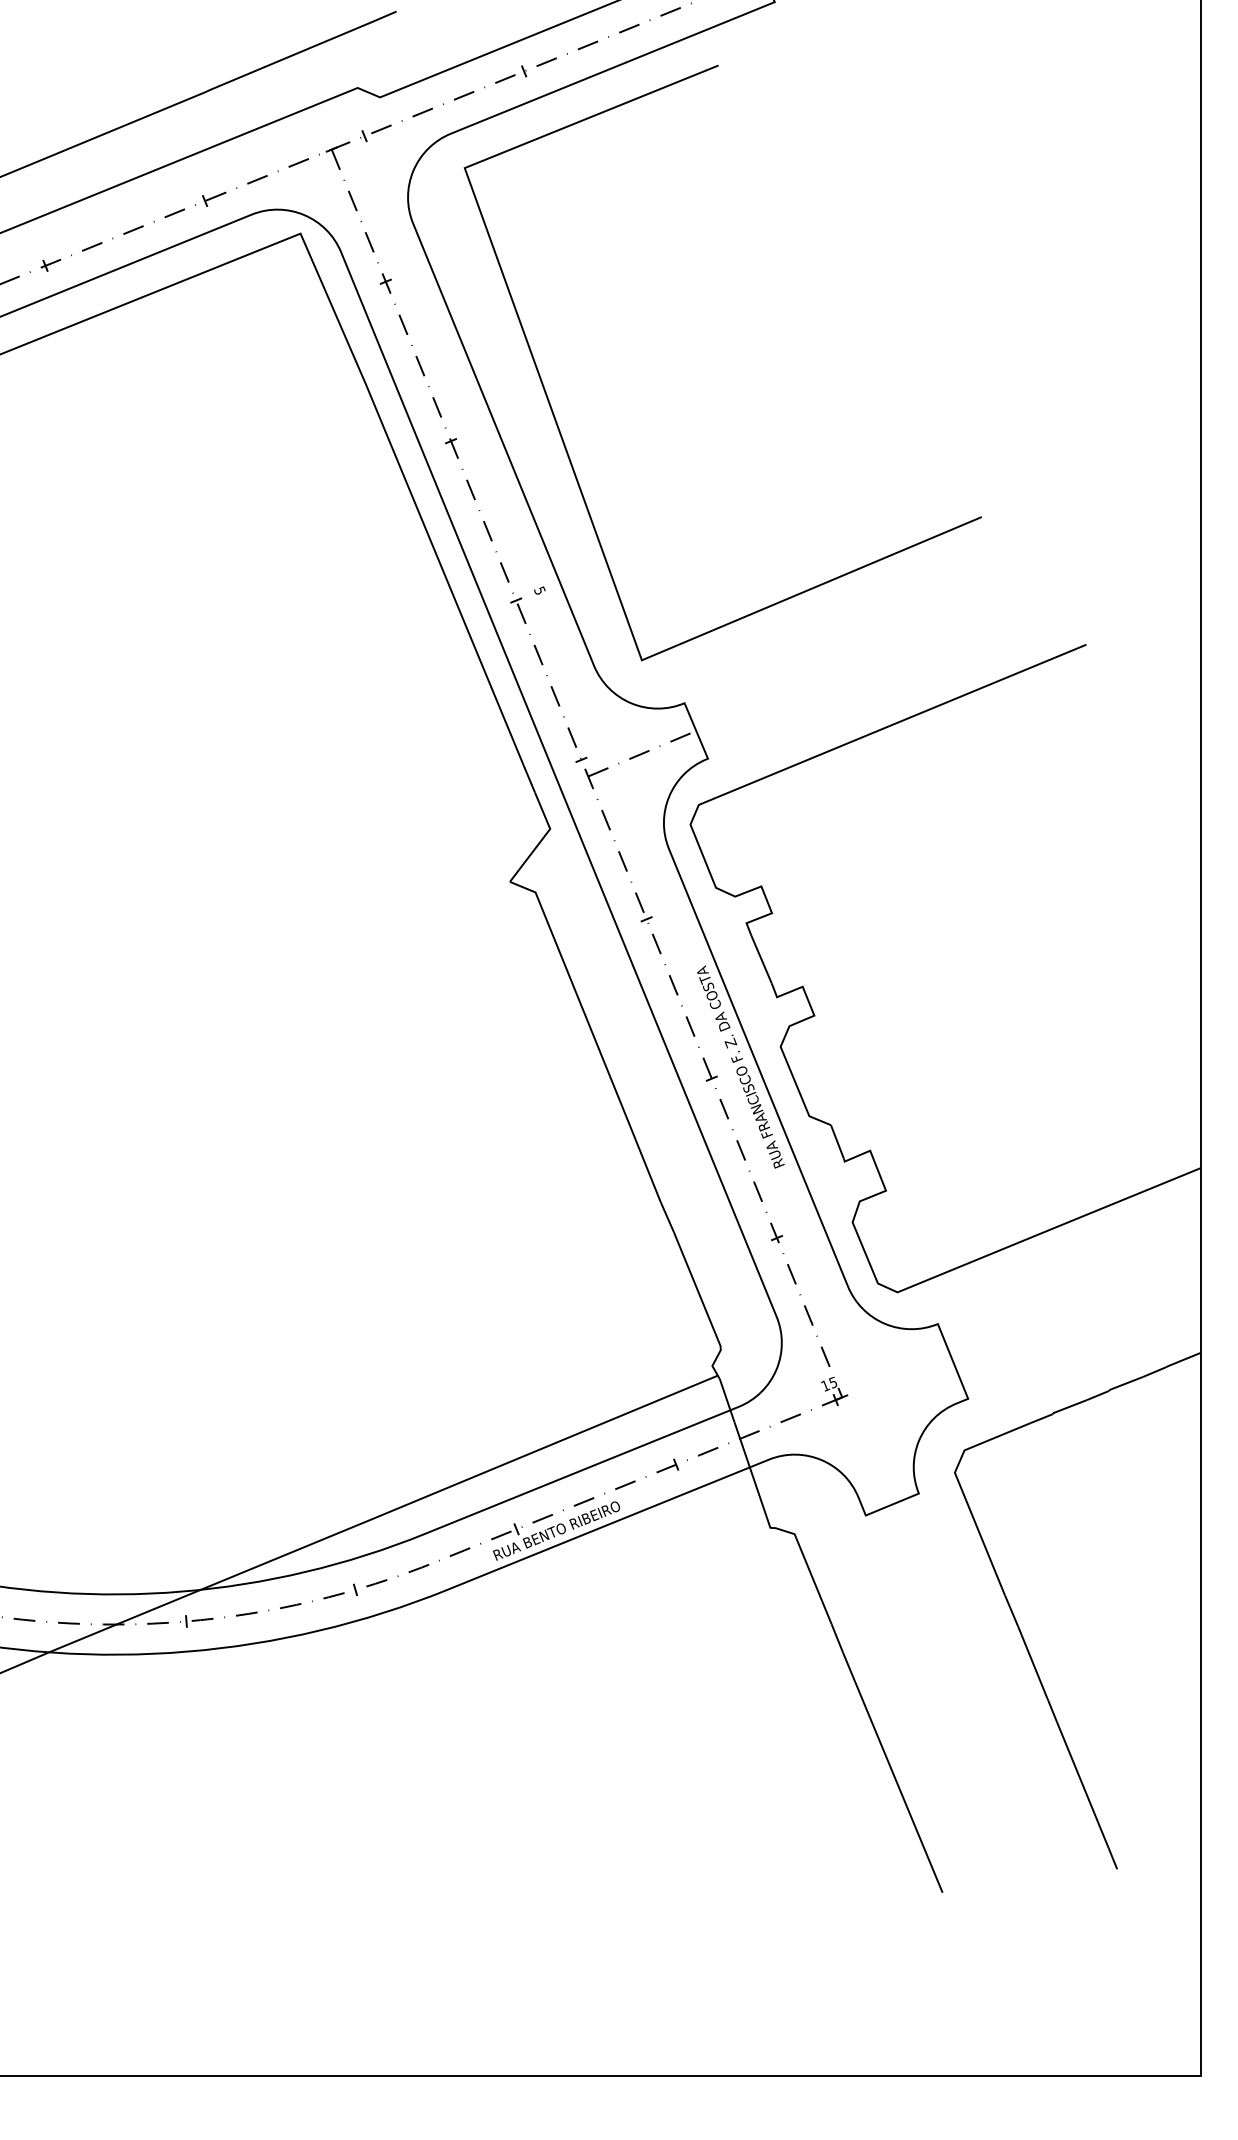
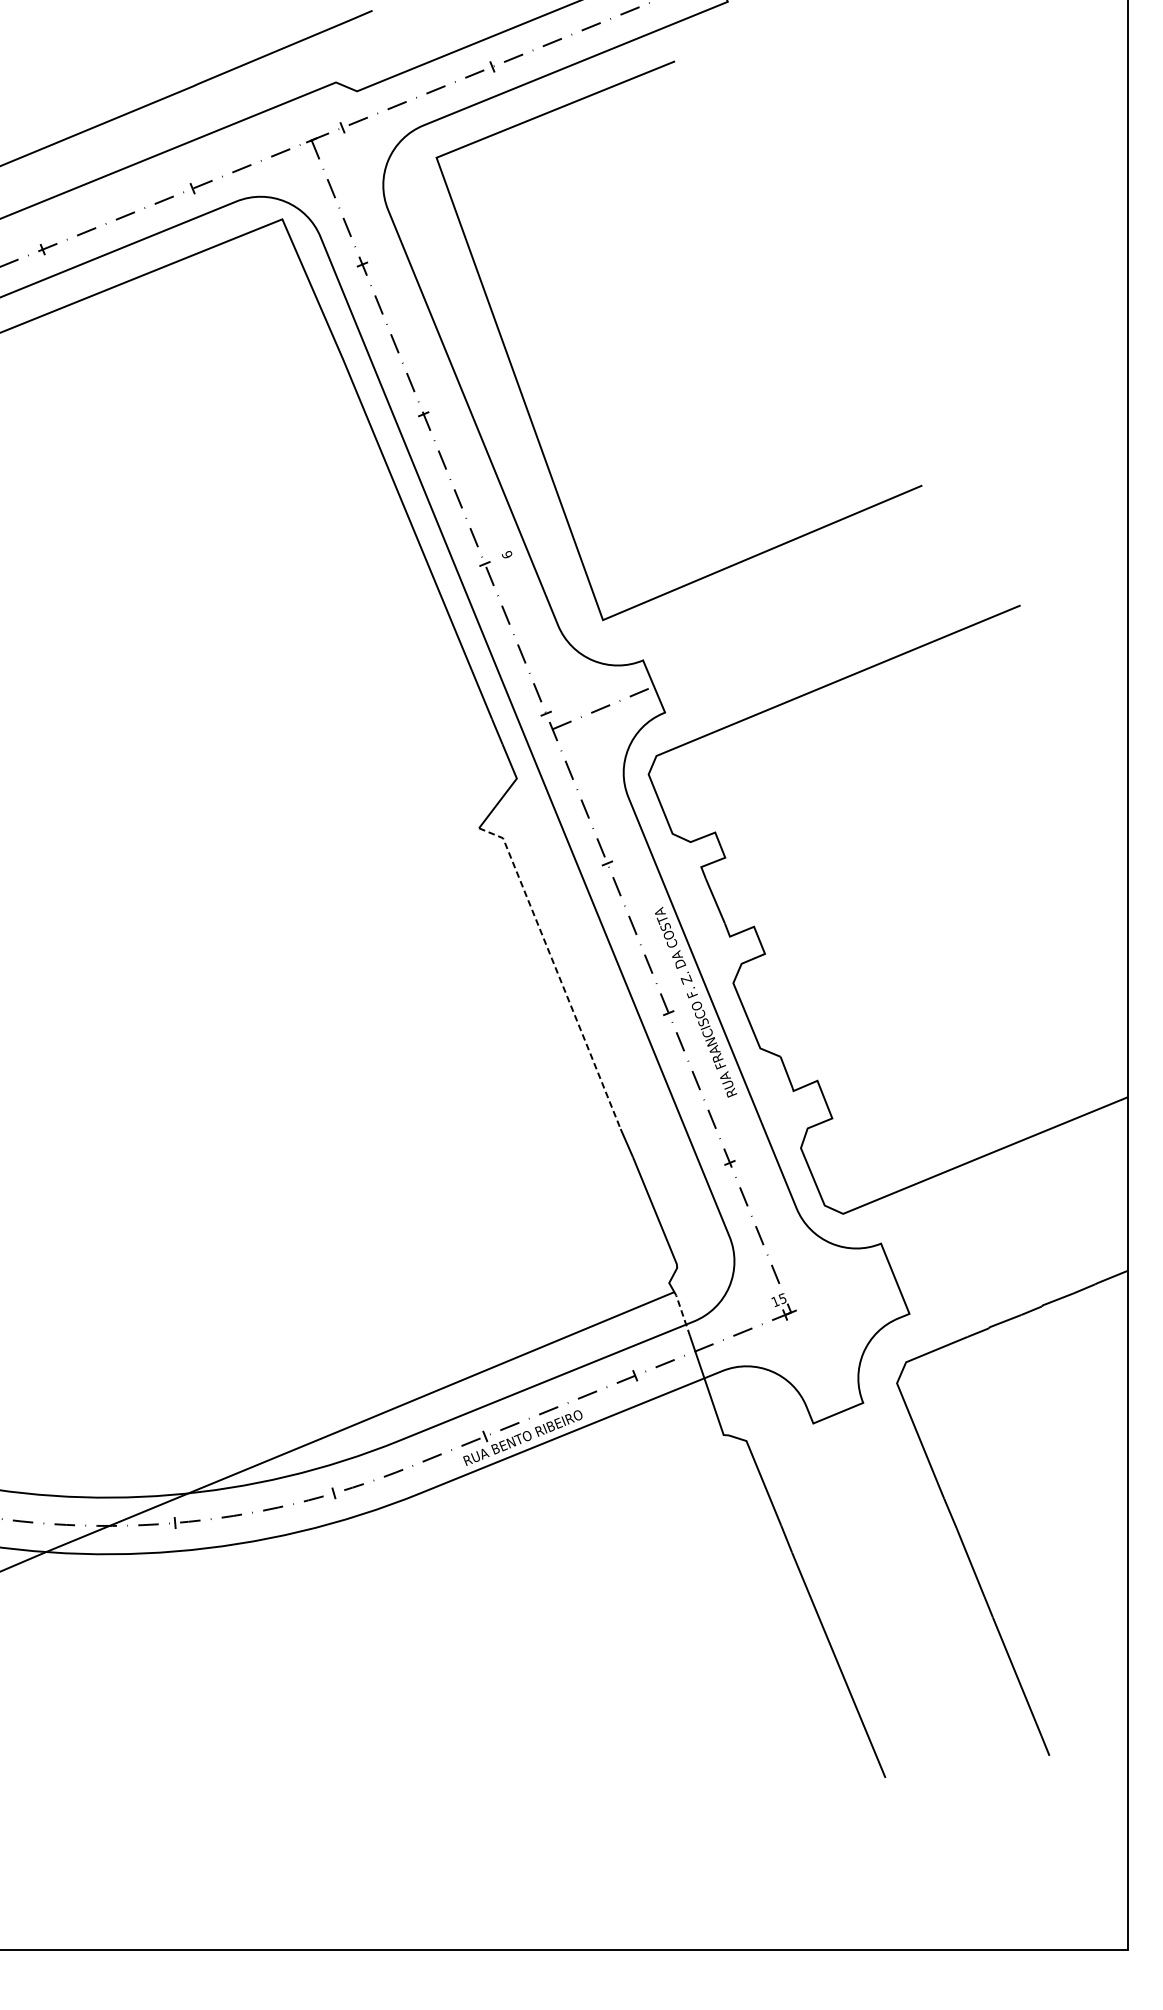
text: (539, 590) -> (506, 554), 5 -> 9
line: (593, 1034) -> (557, 971), solid -> dashed
line: (727, 1400) -> (683, 1315), solid -> dashed

